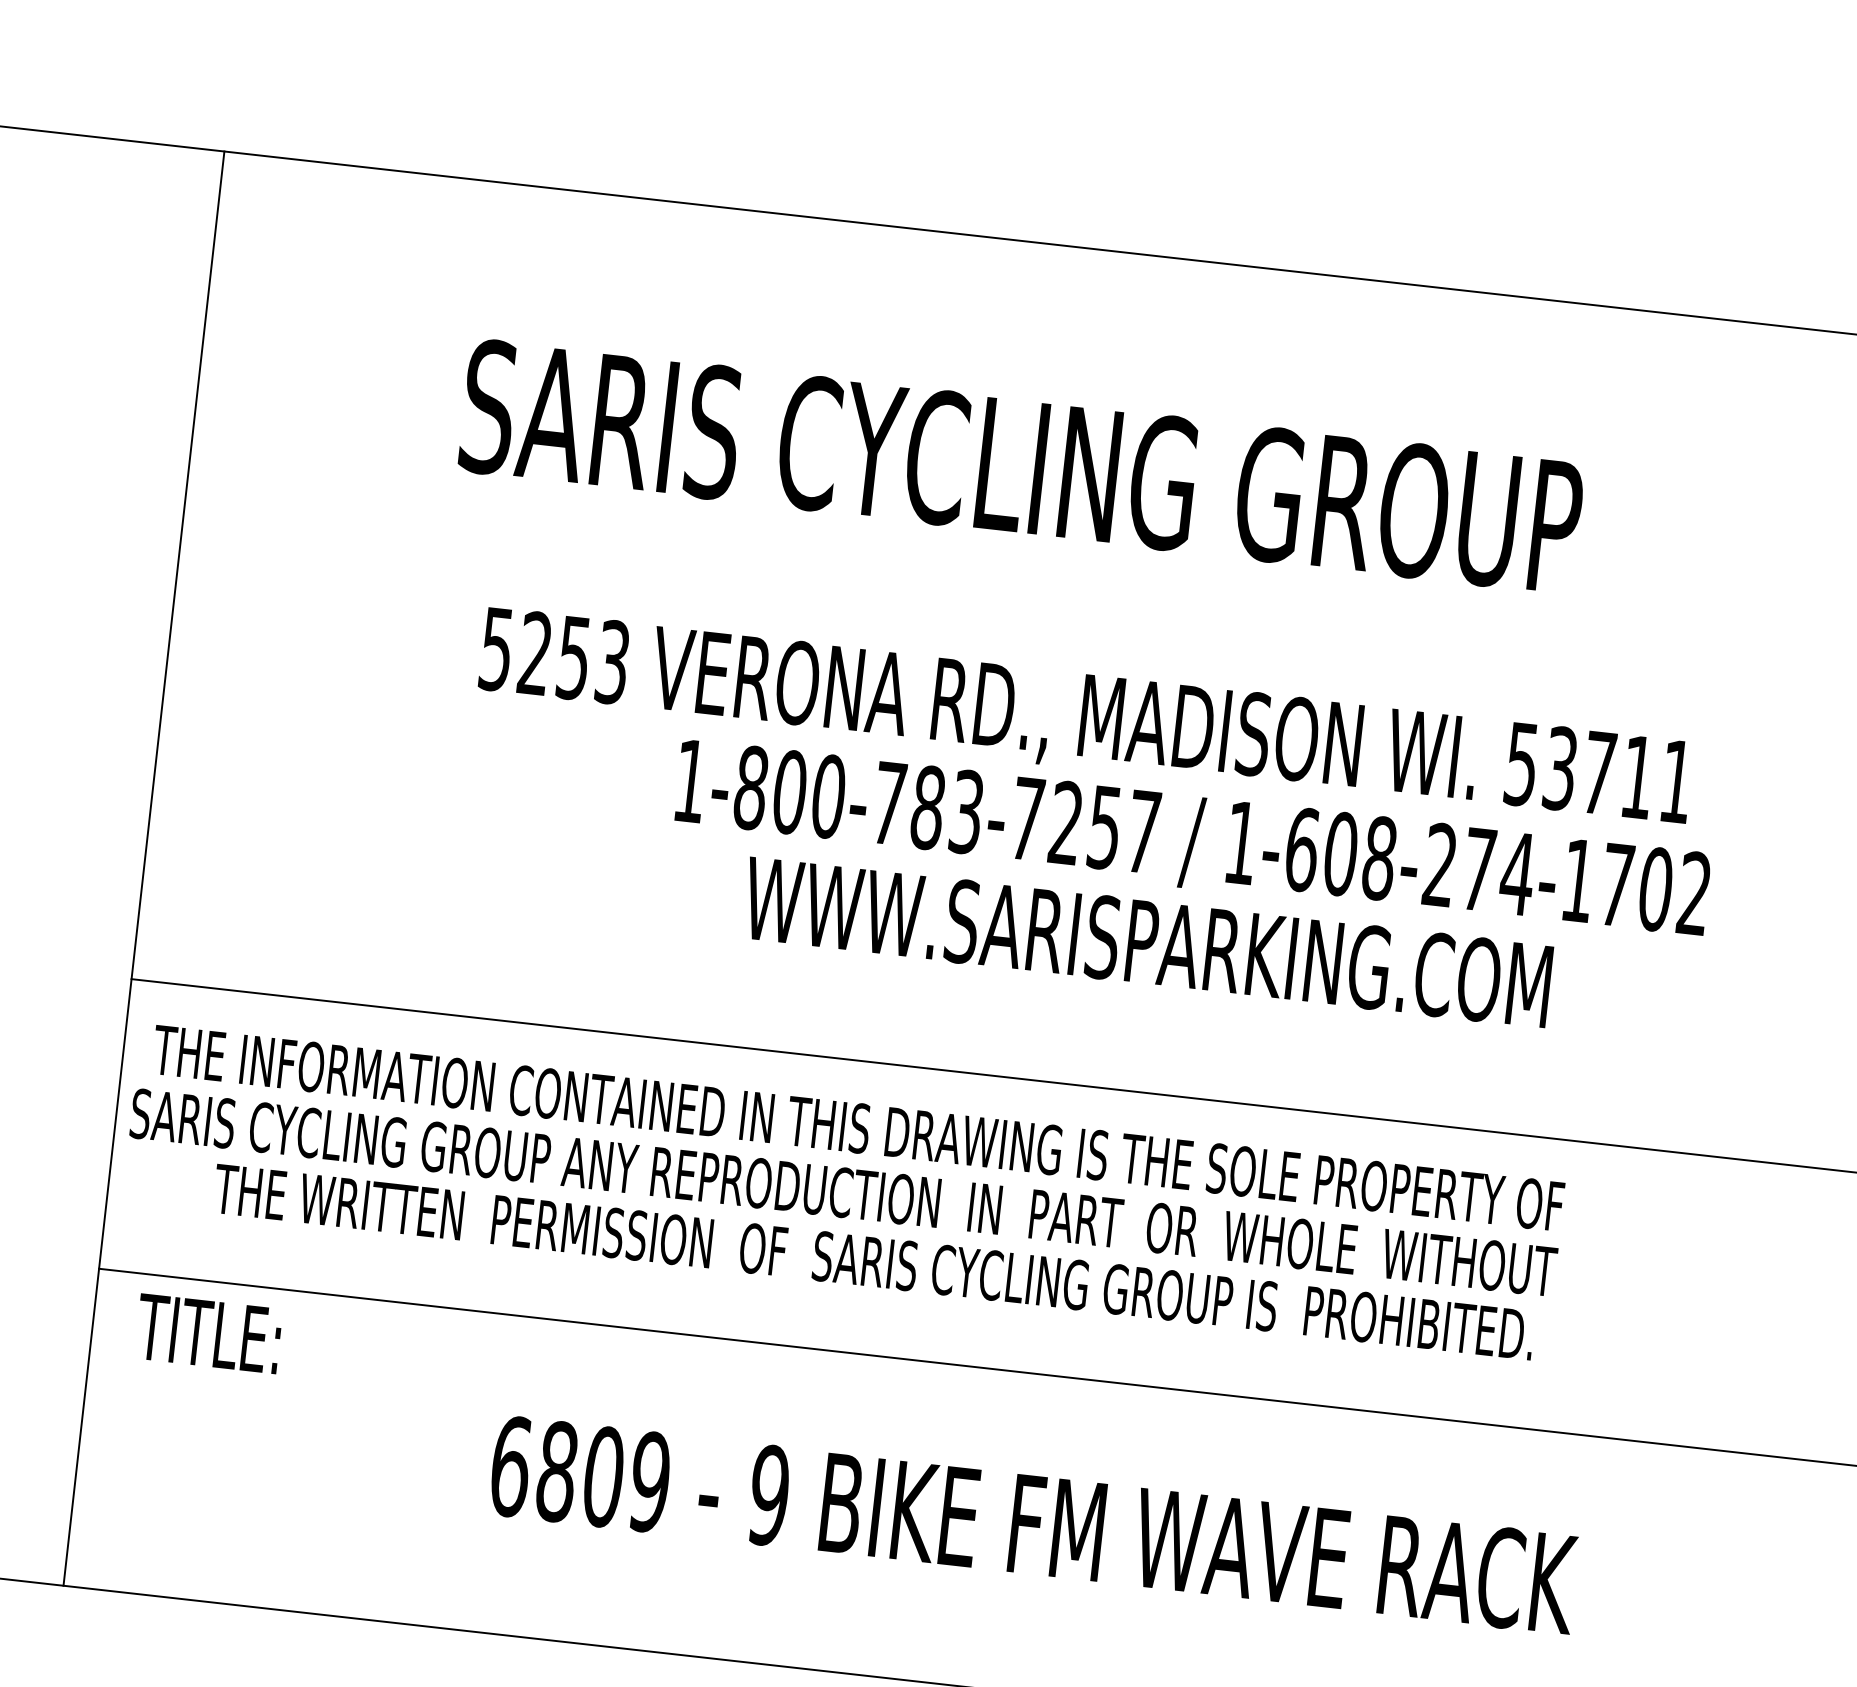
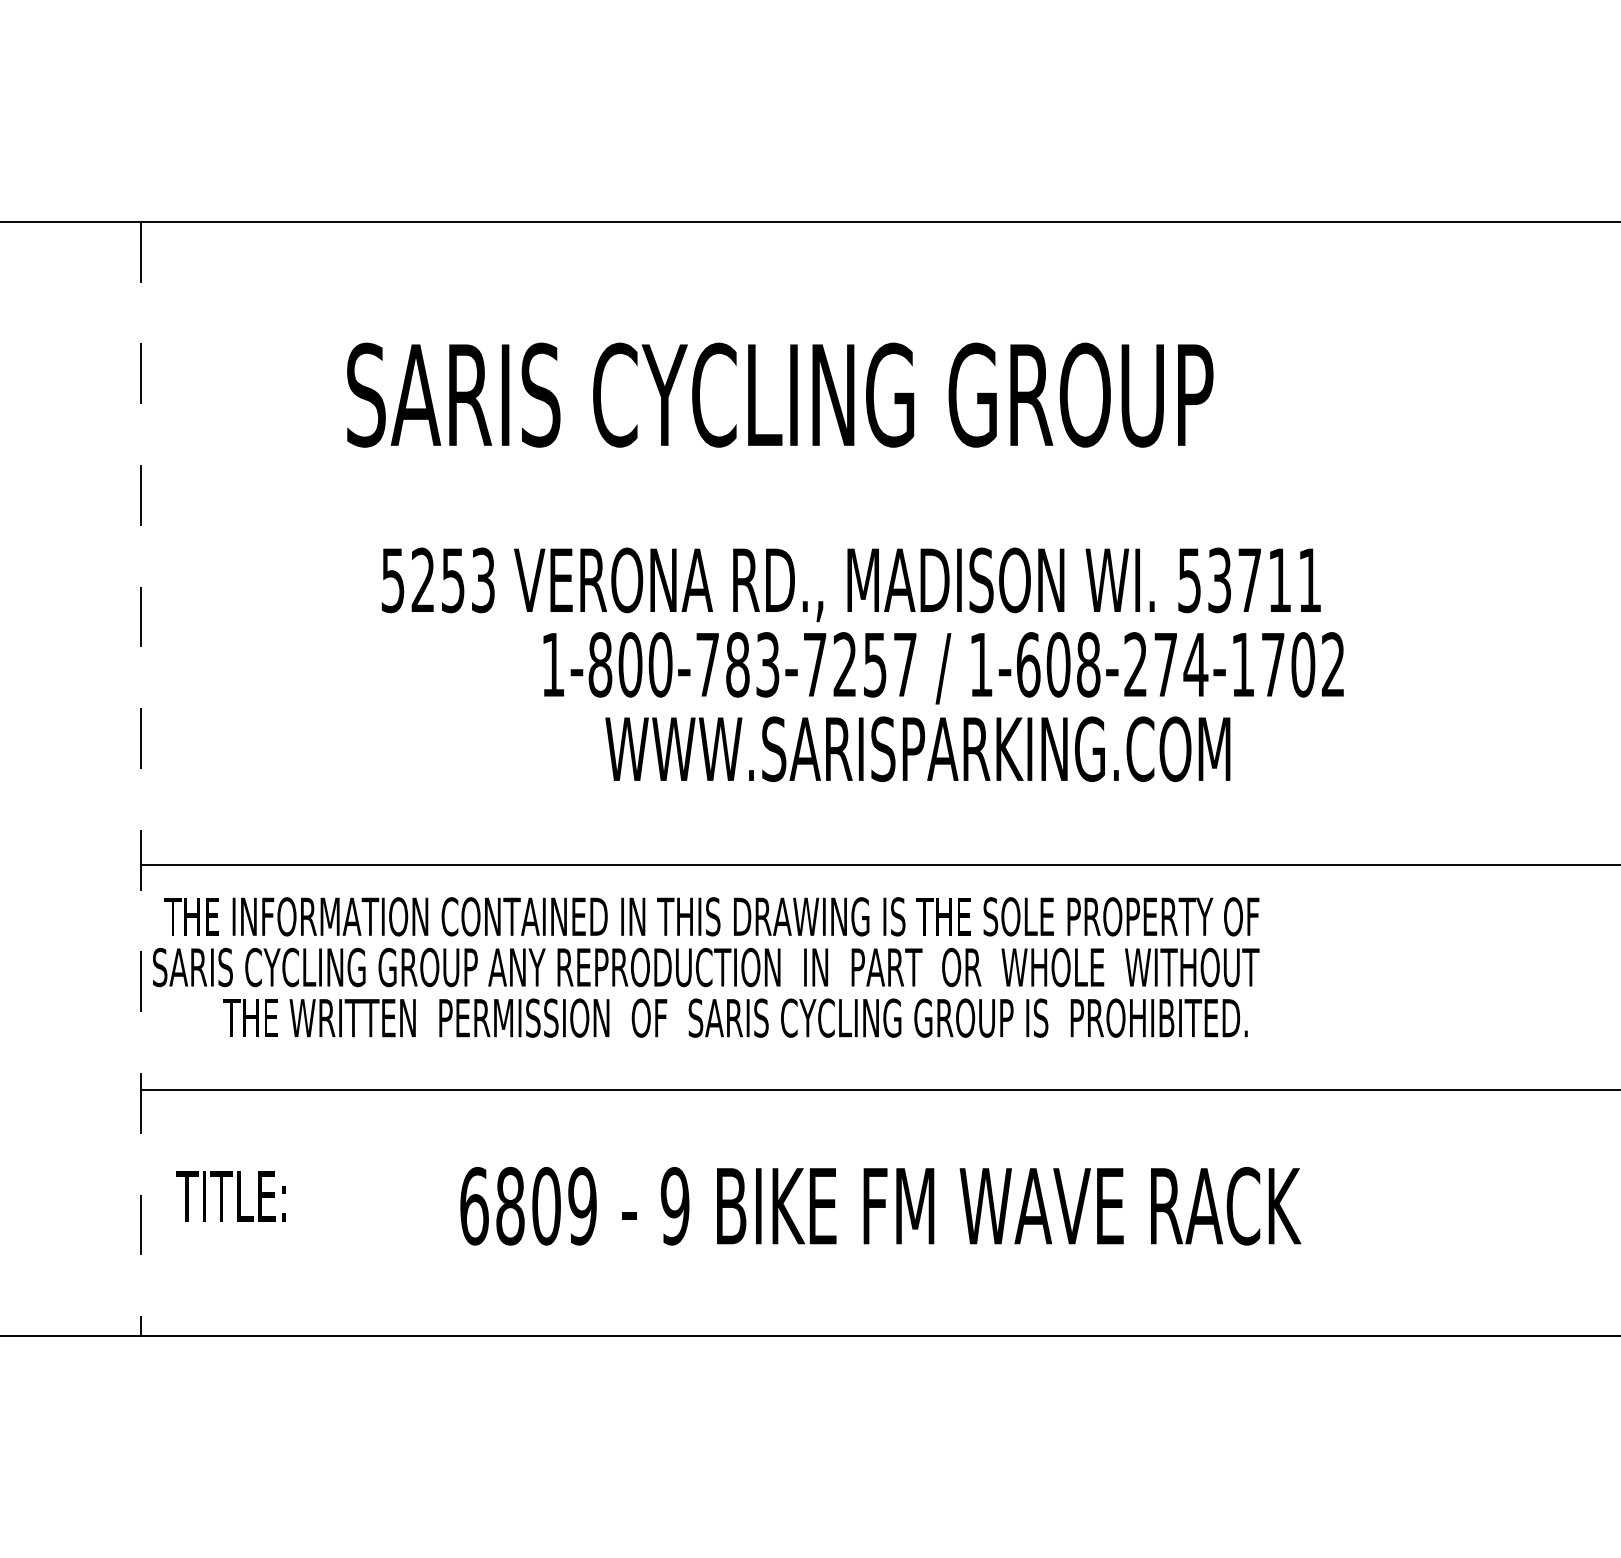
line: (144, 869) -> (141, 779), solid -> dashed
text: (207, 1333) -> (230, 1196), moved

